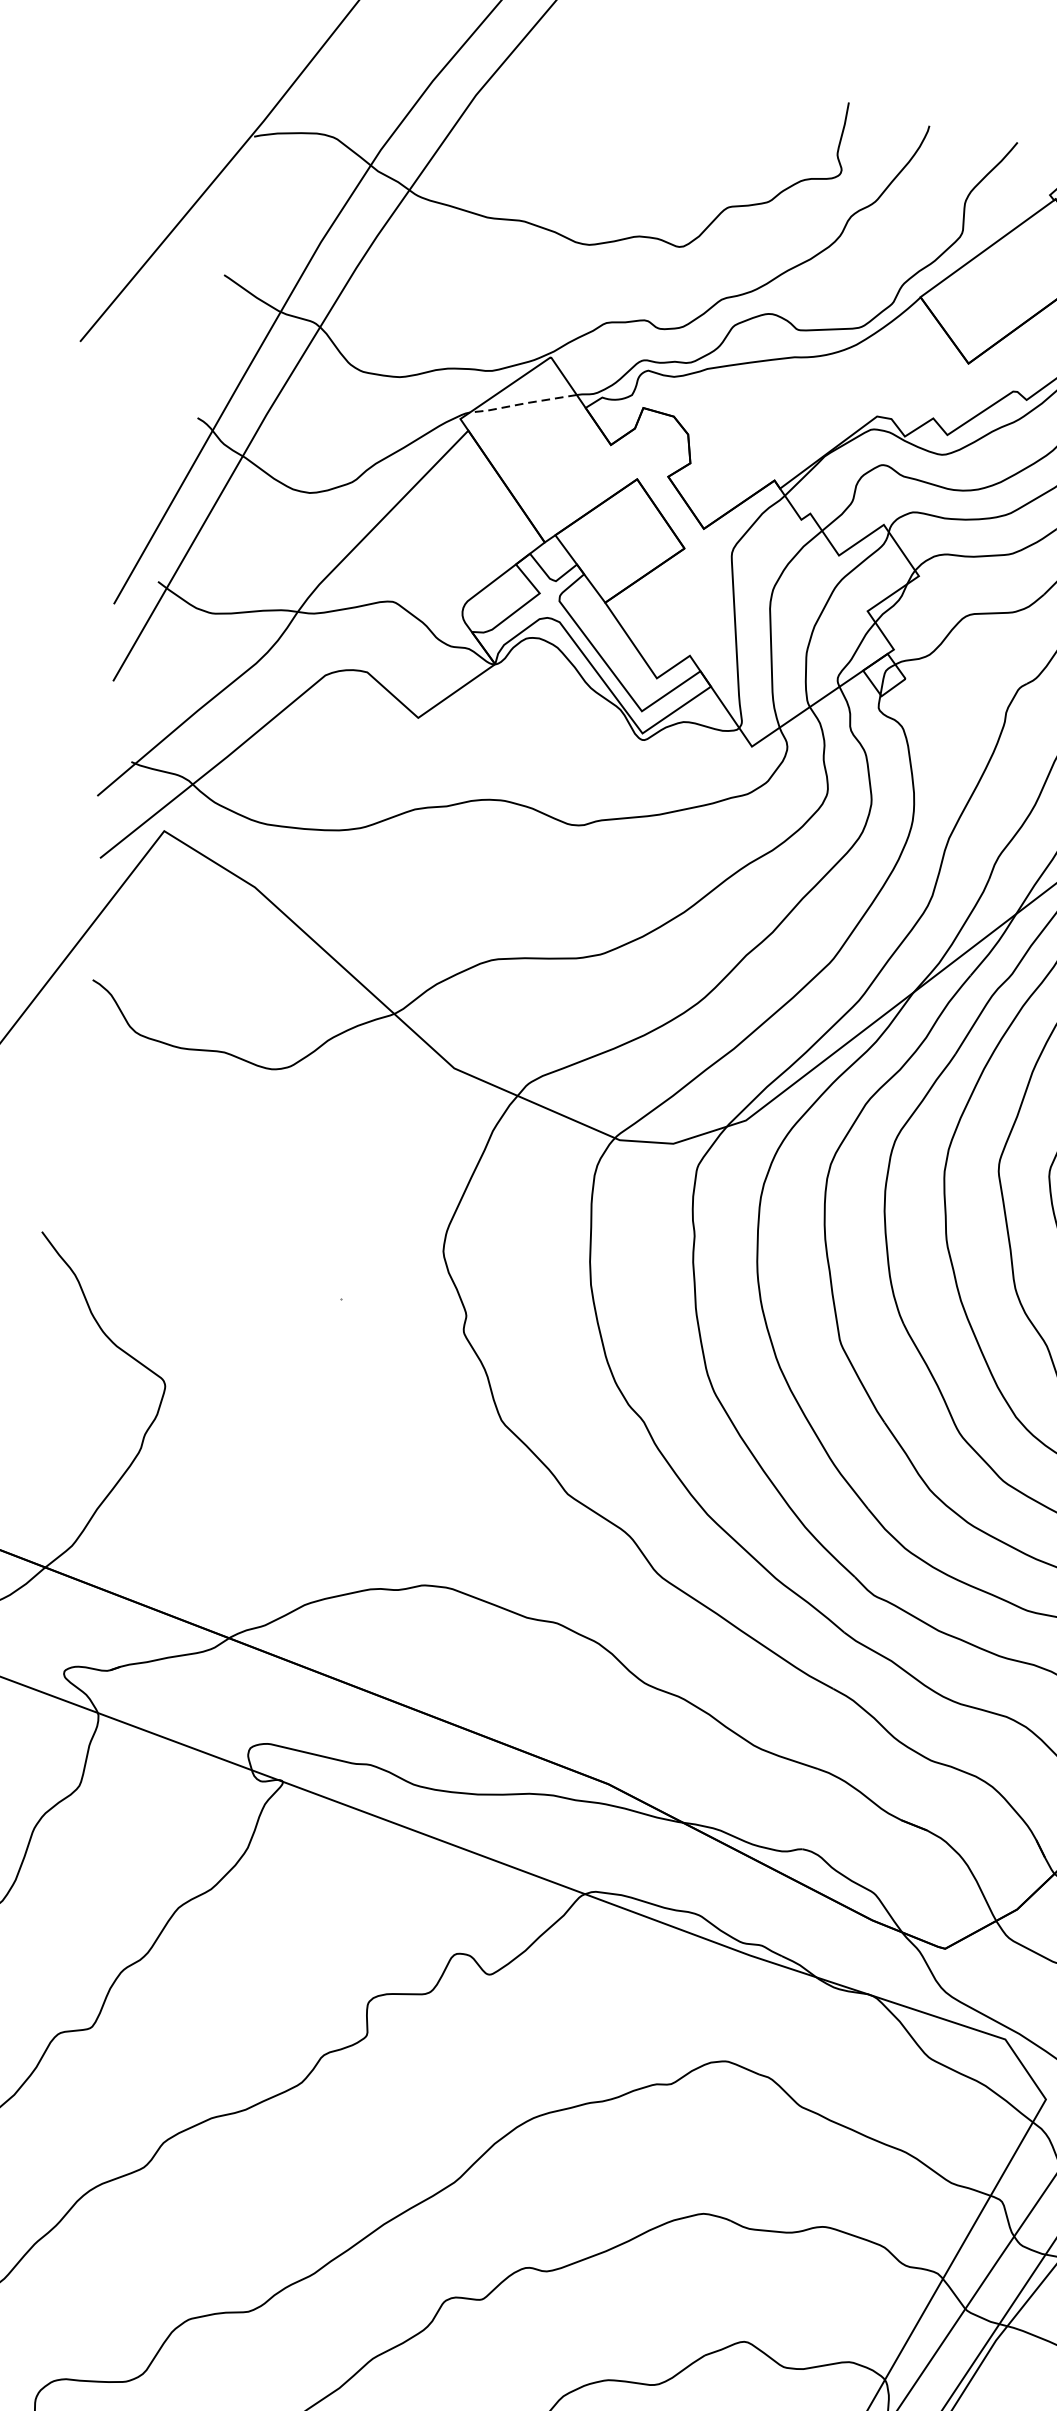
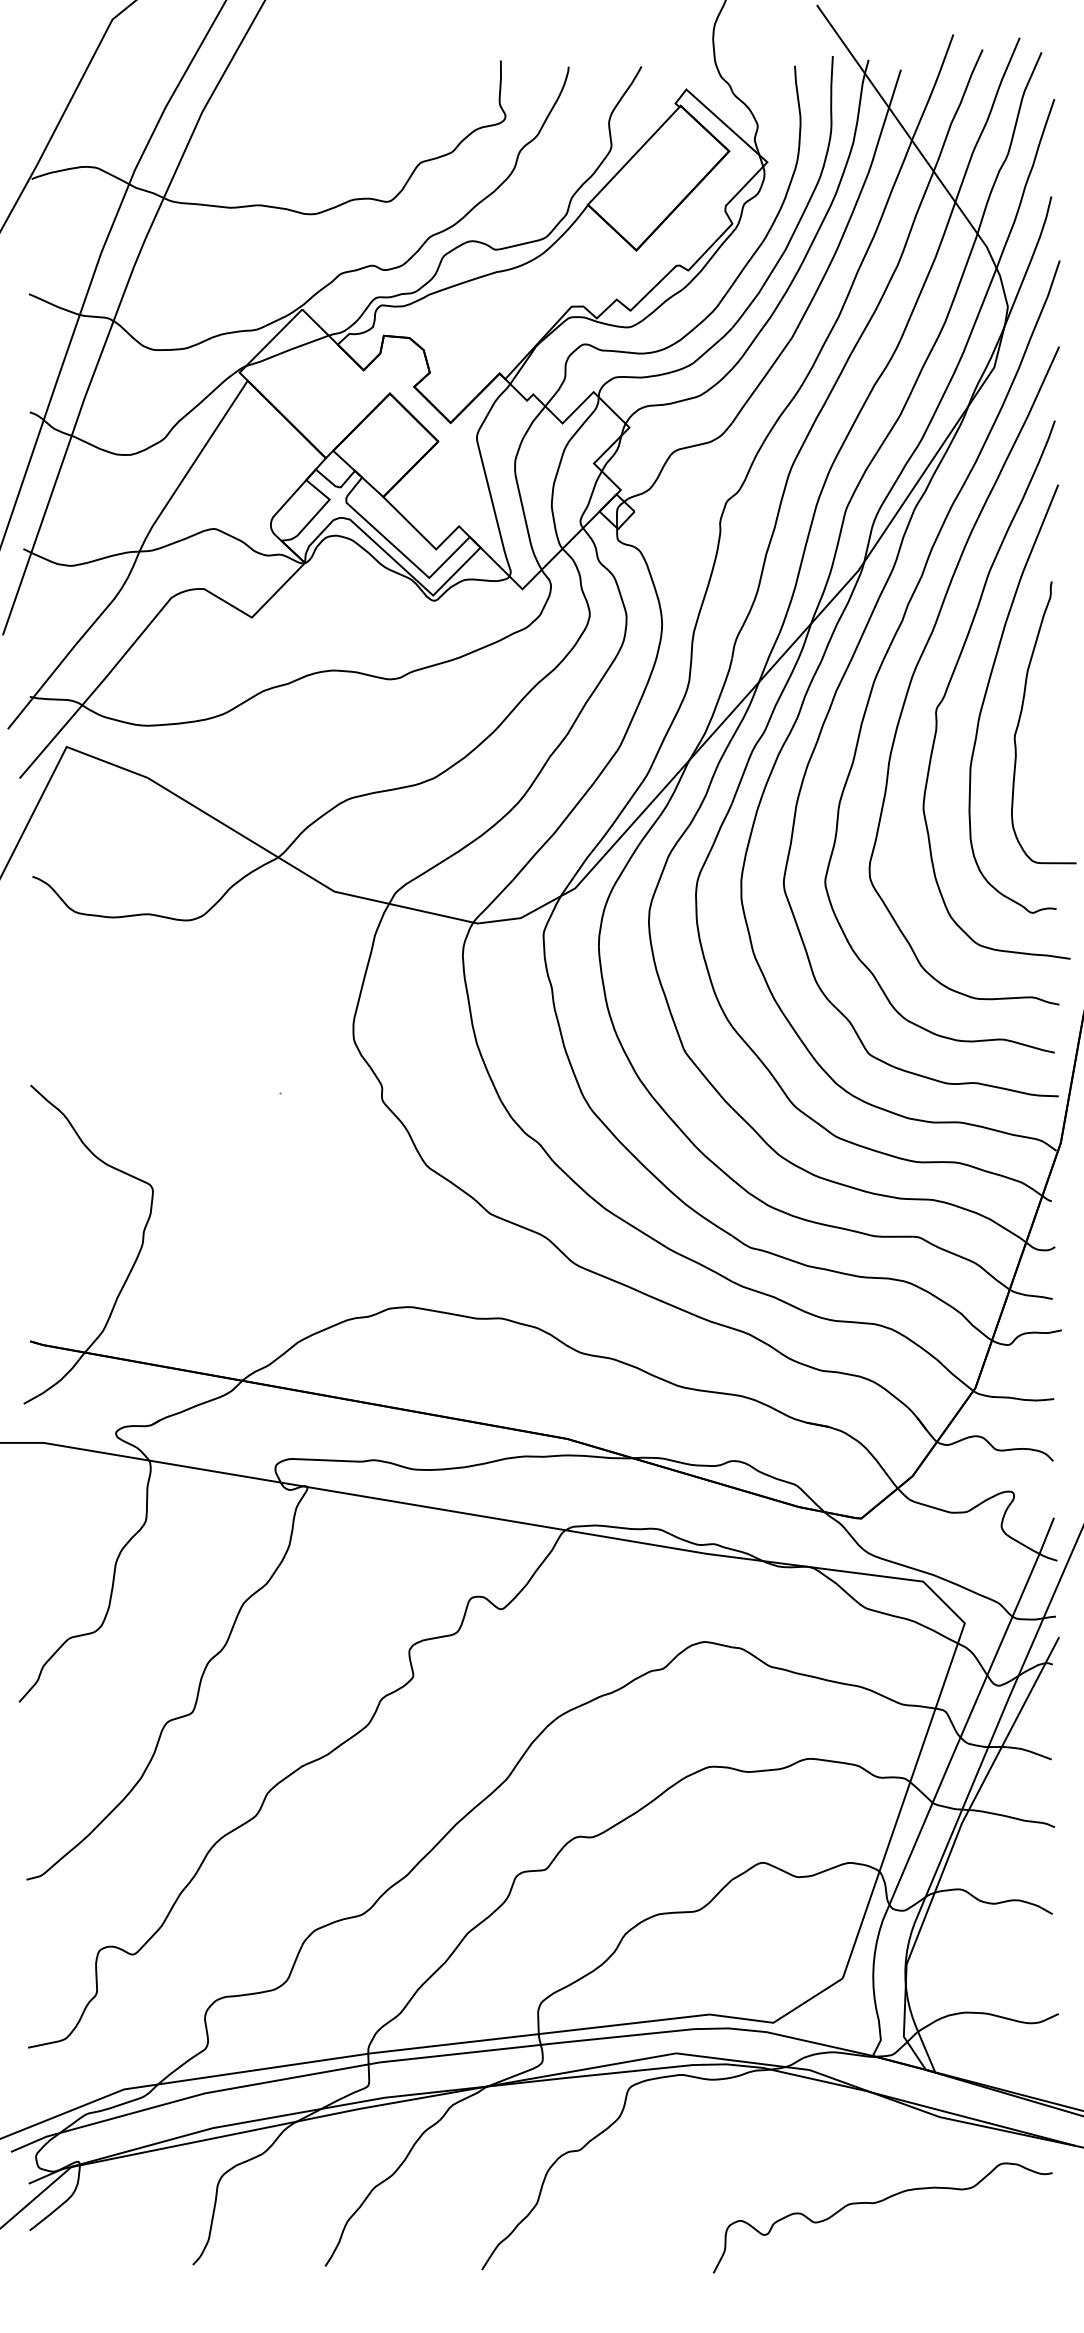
line: (523, 404) -> (287, 351), dashed -> solid

